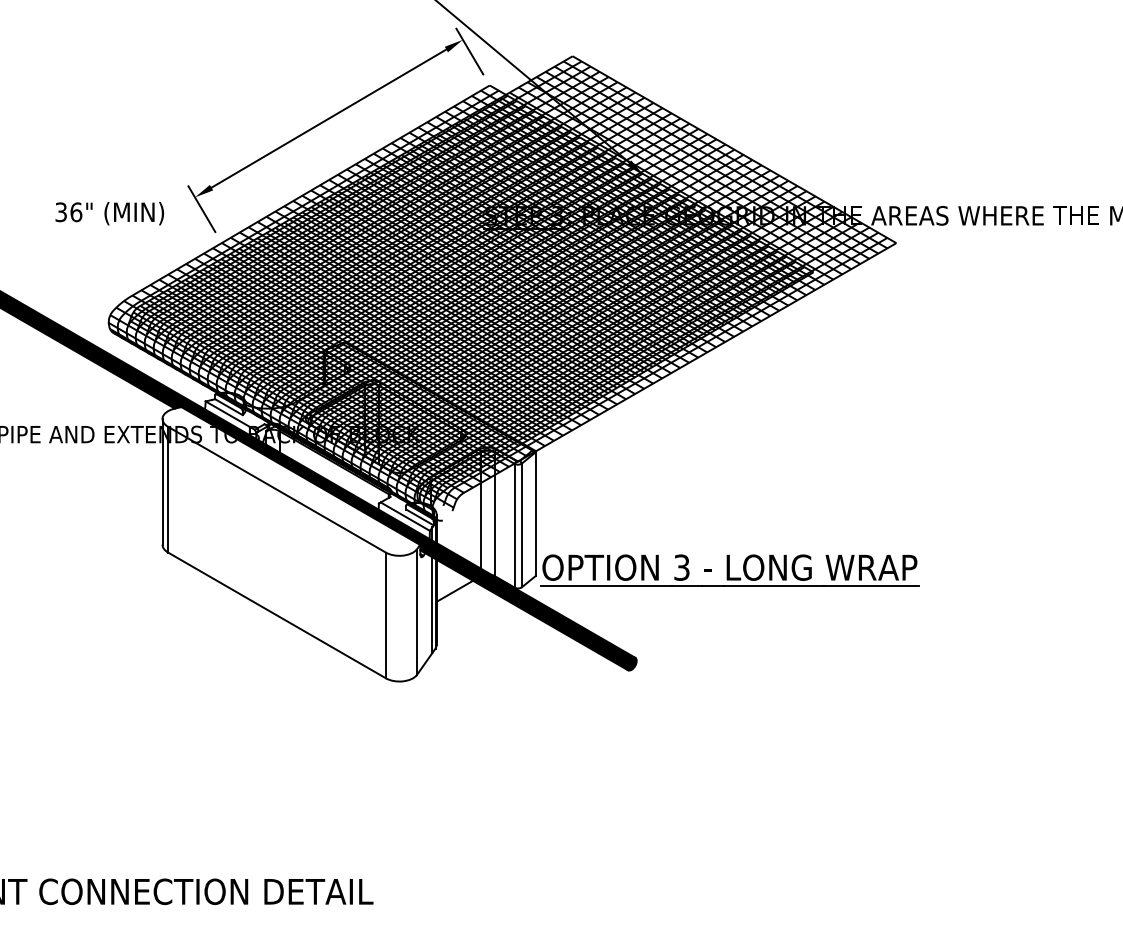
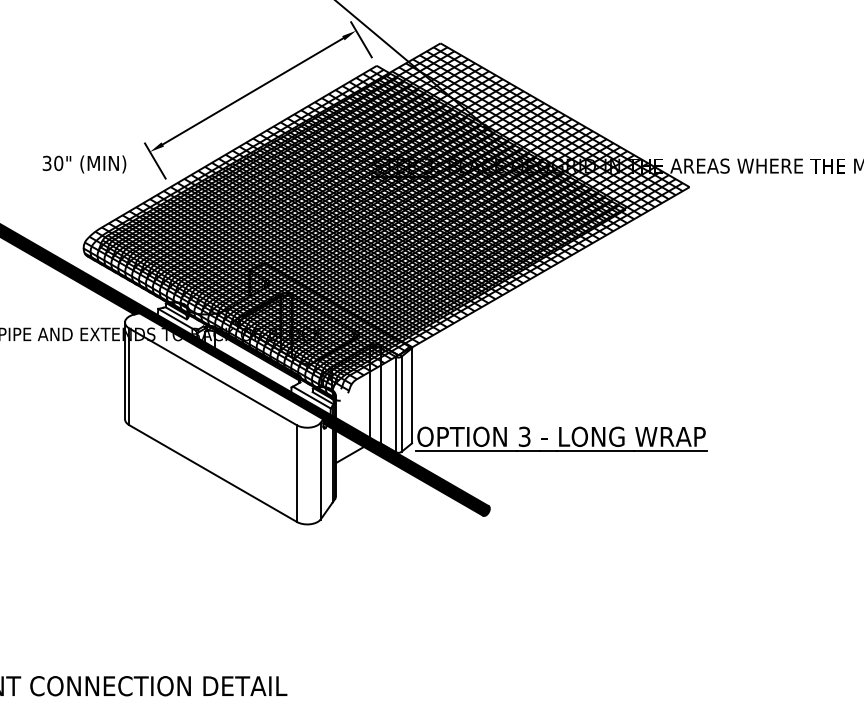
text: (76, 211) -> (58, 162), 36" -> 30"

